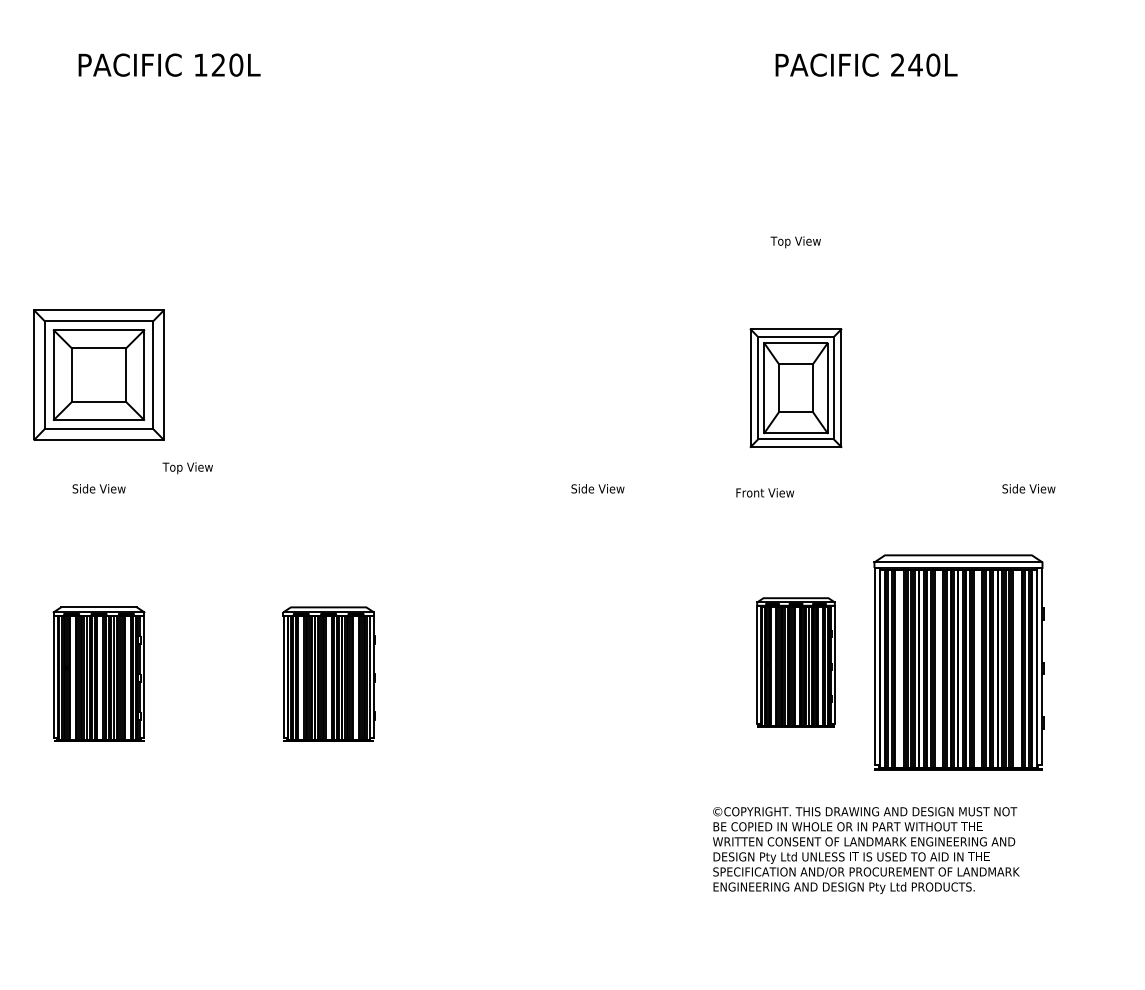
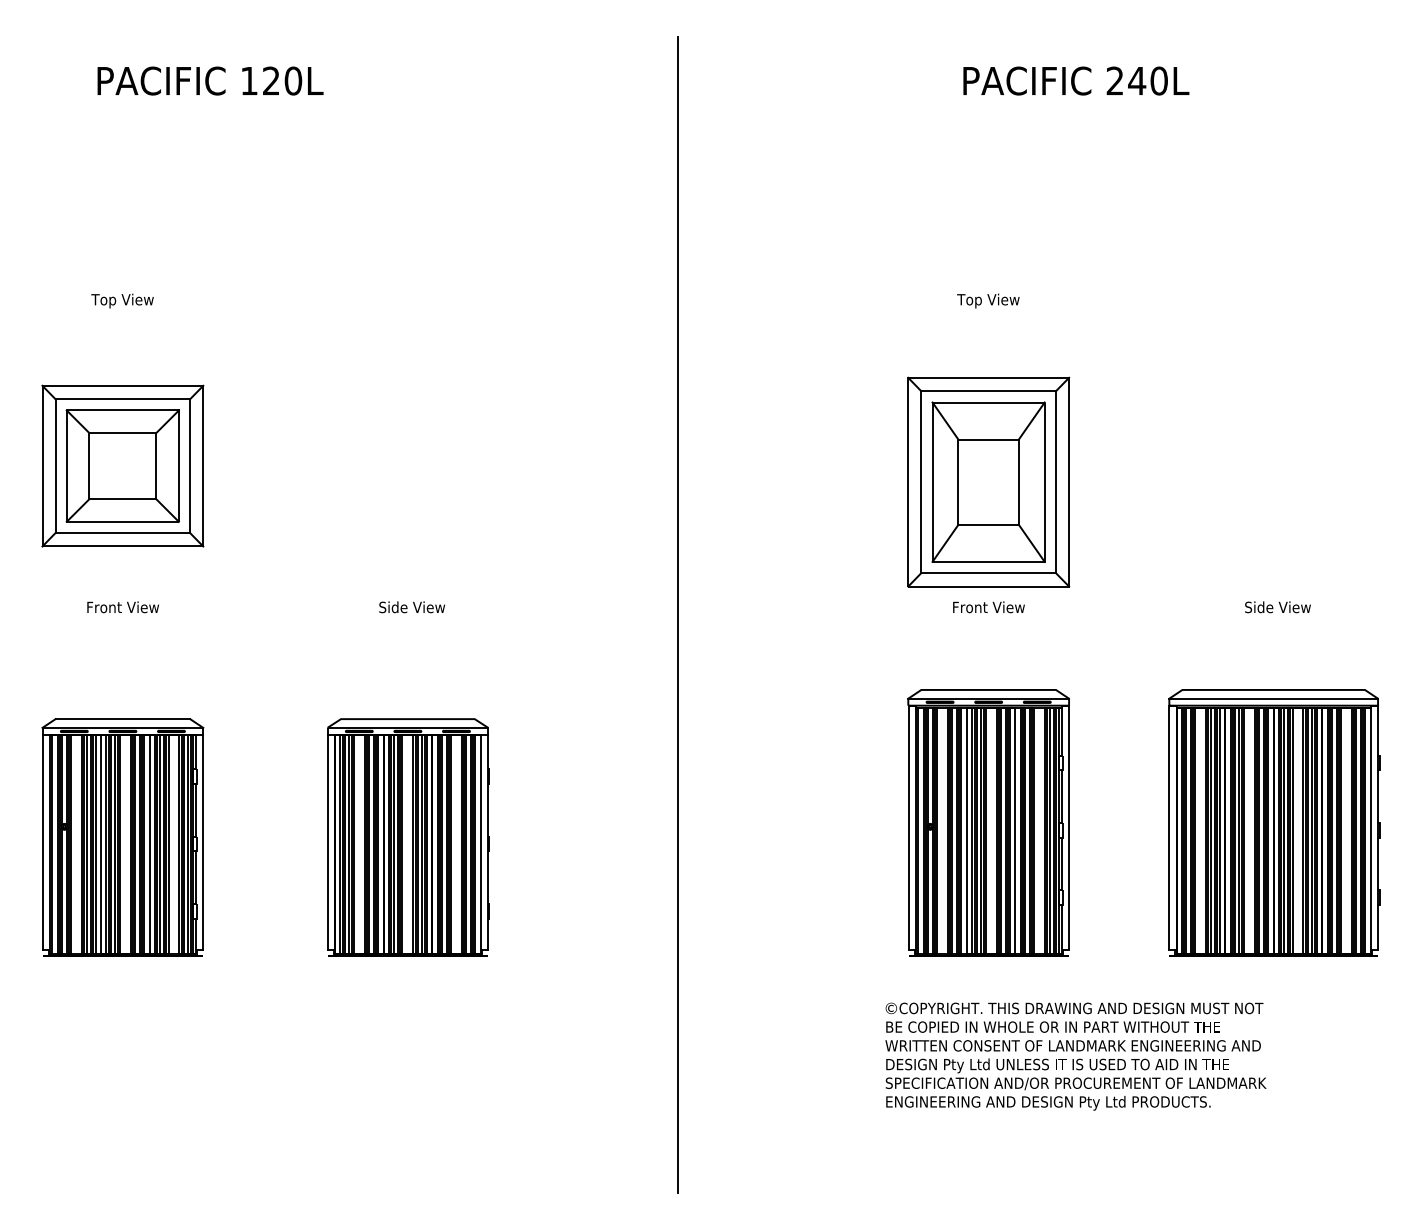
part: (795, 388) -> (988, 482), size x1.43
text: (187, 468) -> (122, 301), moved
text: (99, 488) -> (123, 606), Side View -> Front View
text: (597, 488) -> (411, 606), moved
text: (765, 492) -> (989, 606), moved
line: (545, 494) -> (677, 614), added
part: (795, 662) -> (988, 823), size x1.67
part: (958, 662) -> (1273, 823), moved
part: (98, 673) -> (122, 836), size x1.43
part: (328, 673) -> (407, 836), size x1.43

